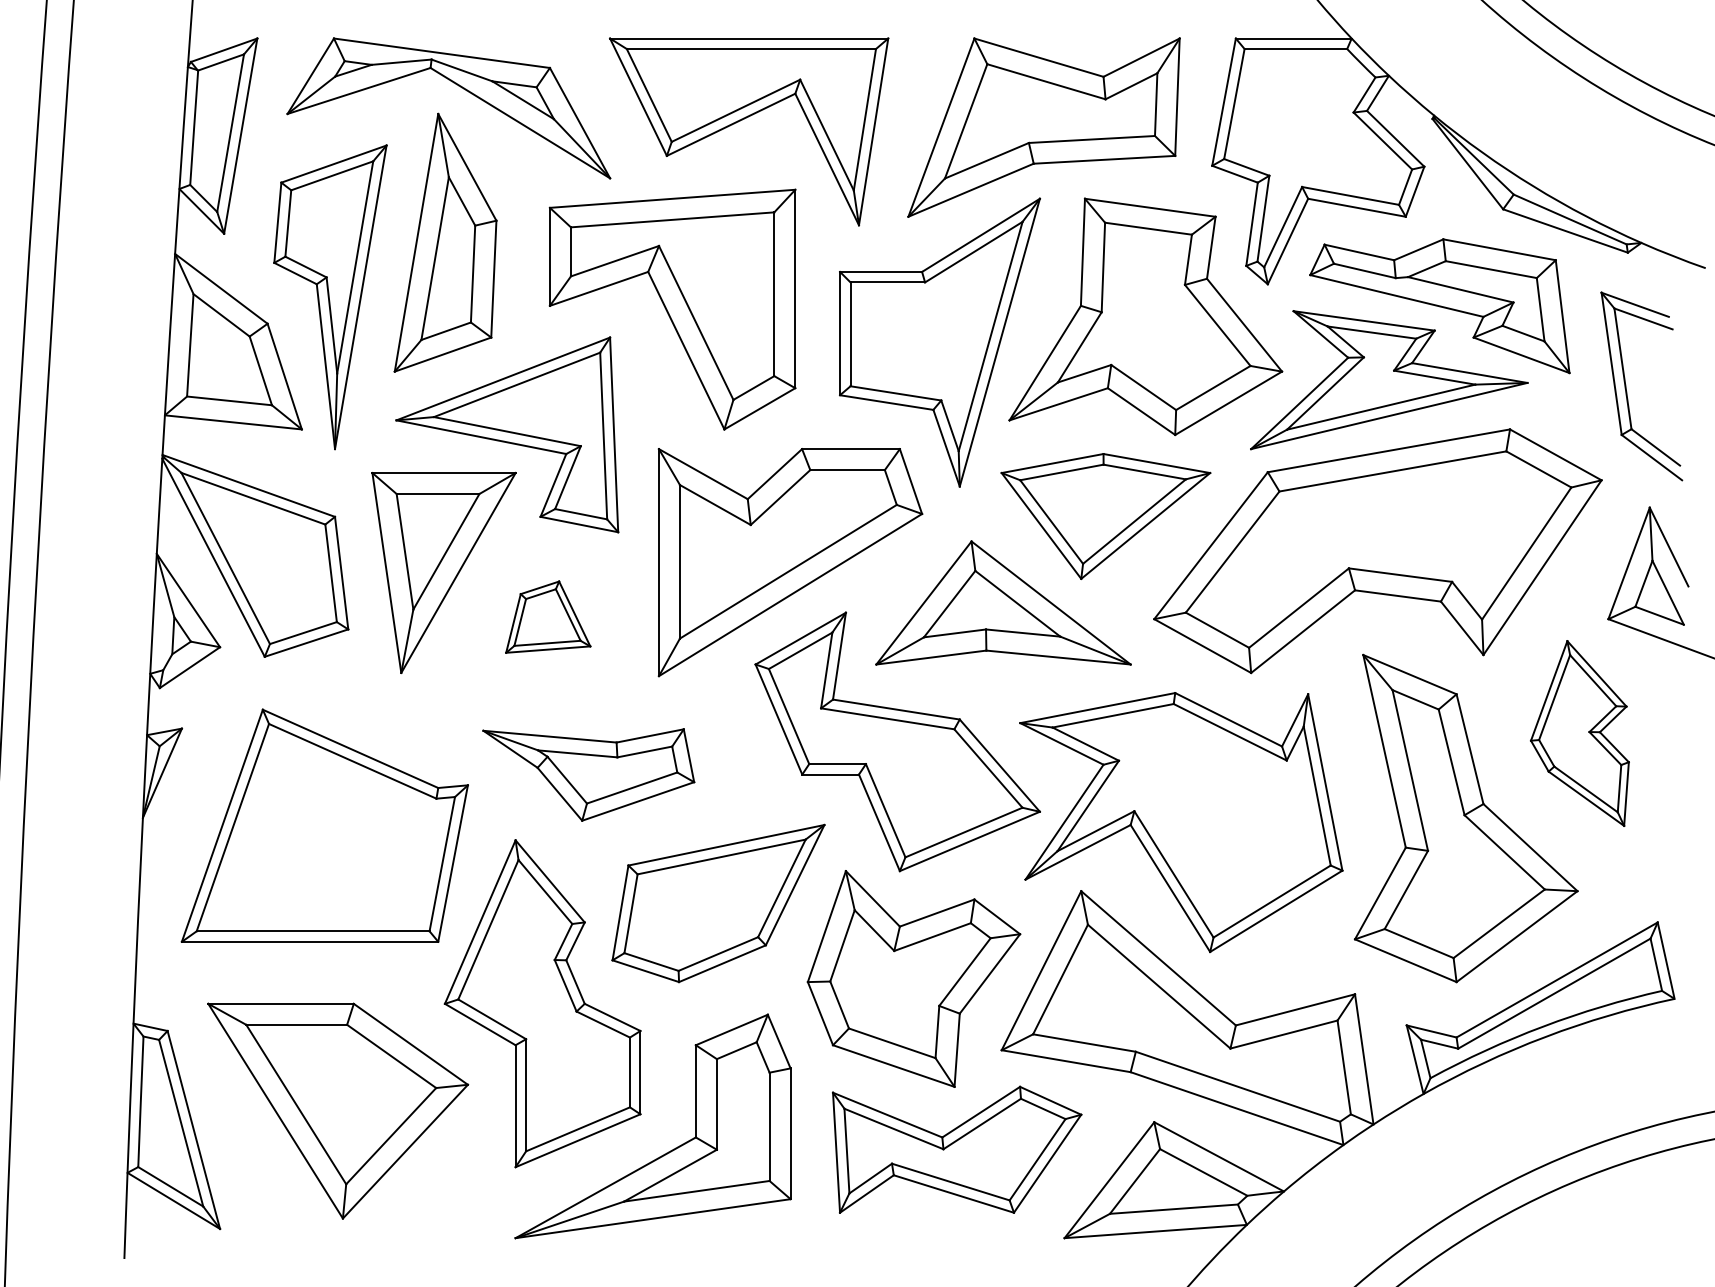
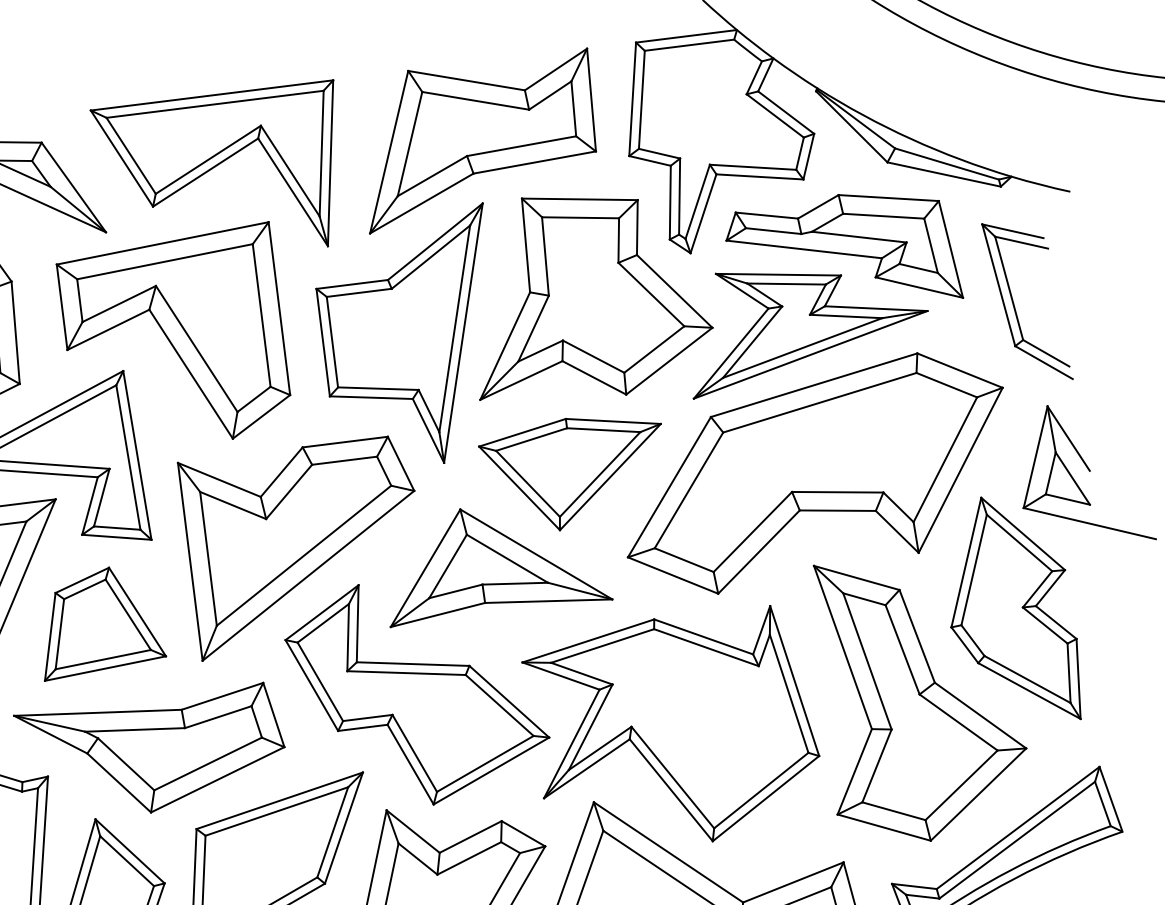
part: (548, 616) -> (99, 620), size x1.67
part: (1579, 733) -> (1010, 610), size x1.43
part: (588, 774) -> (151, 754), size x1.43

